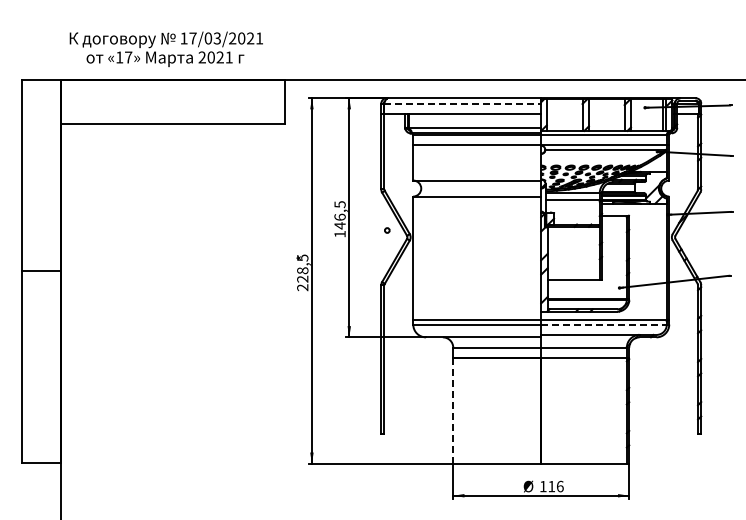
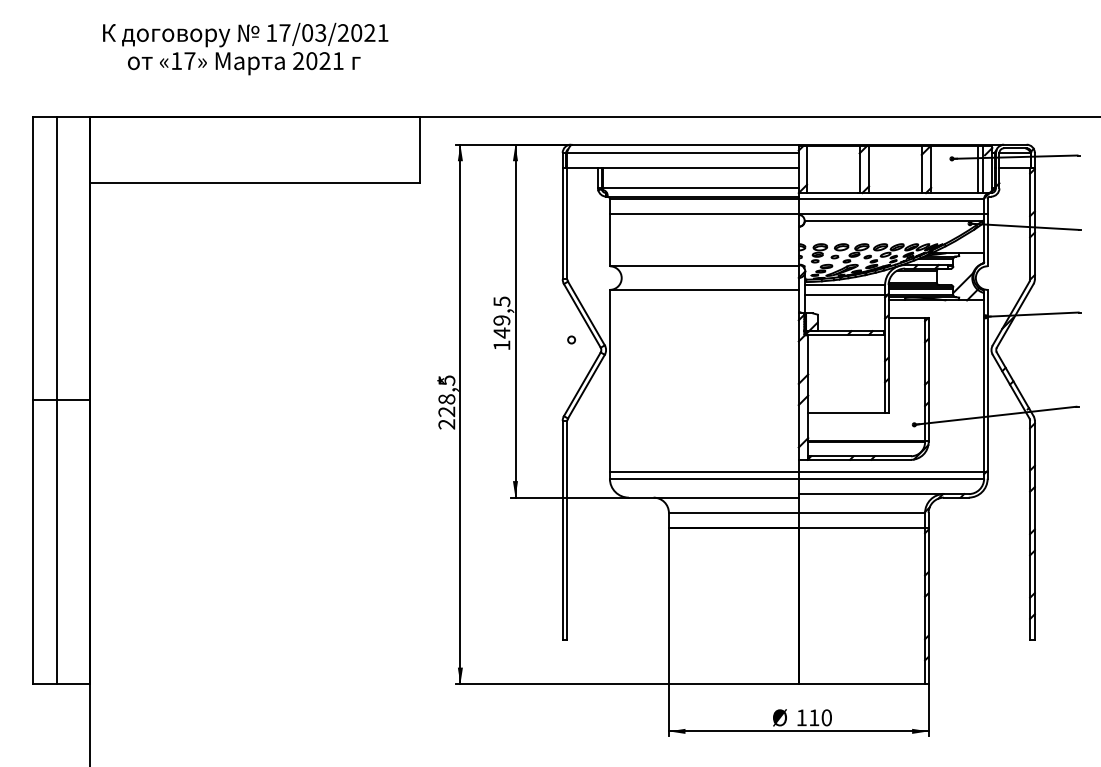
text: (165, 48) -> (244, 47), moved
line: (462, 103) -> (682, 152), dashed -> solid
text: (339, 216) -> (501, 319), 146,5 -> 149,5
line: (38, 271) -> (56, 400), added
line: (604, 324) -> (892, 478), dashed -> solid
line: (453, 410) -> (669, 605), dashed -> solid
text: (559, 486) -> (825, 717), 116 -> 110

